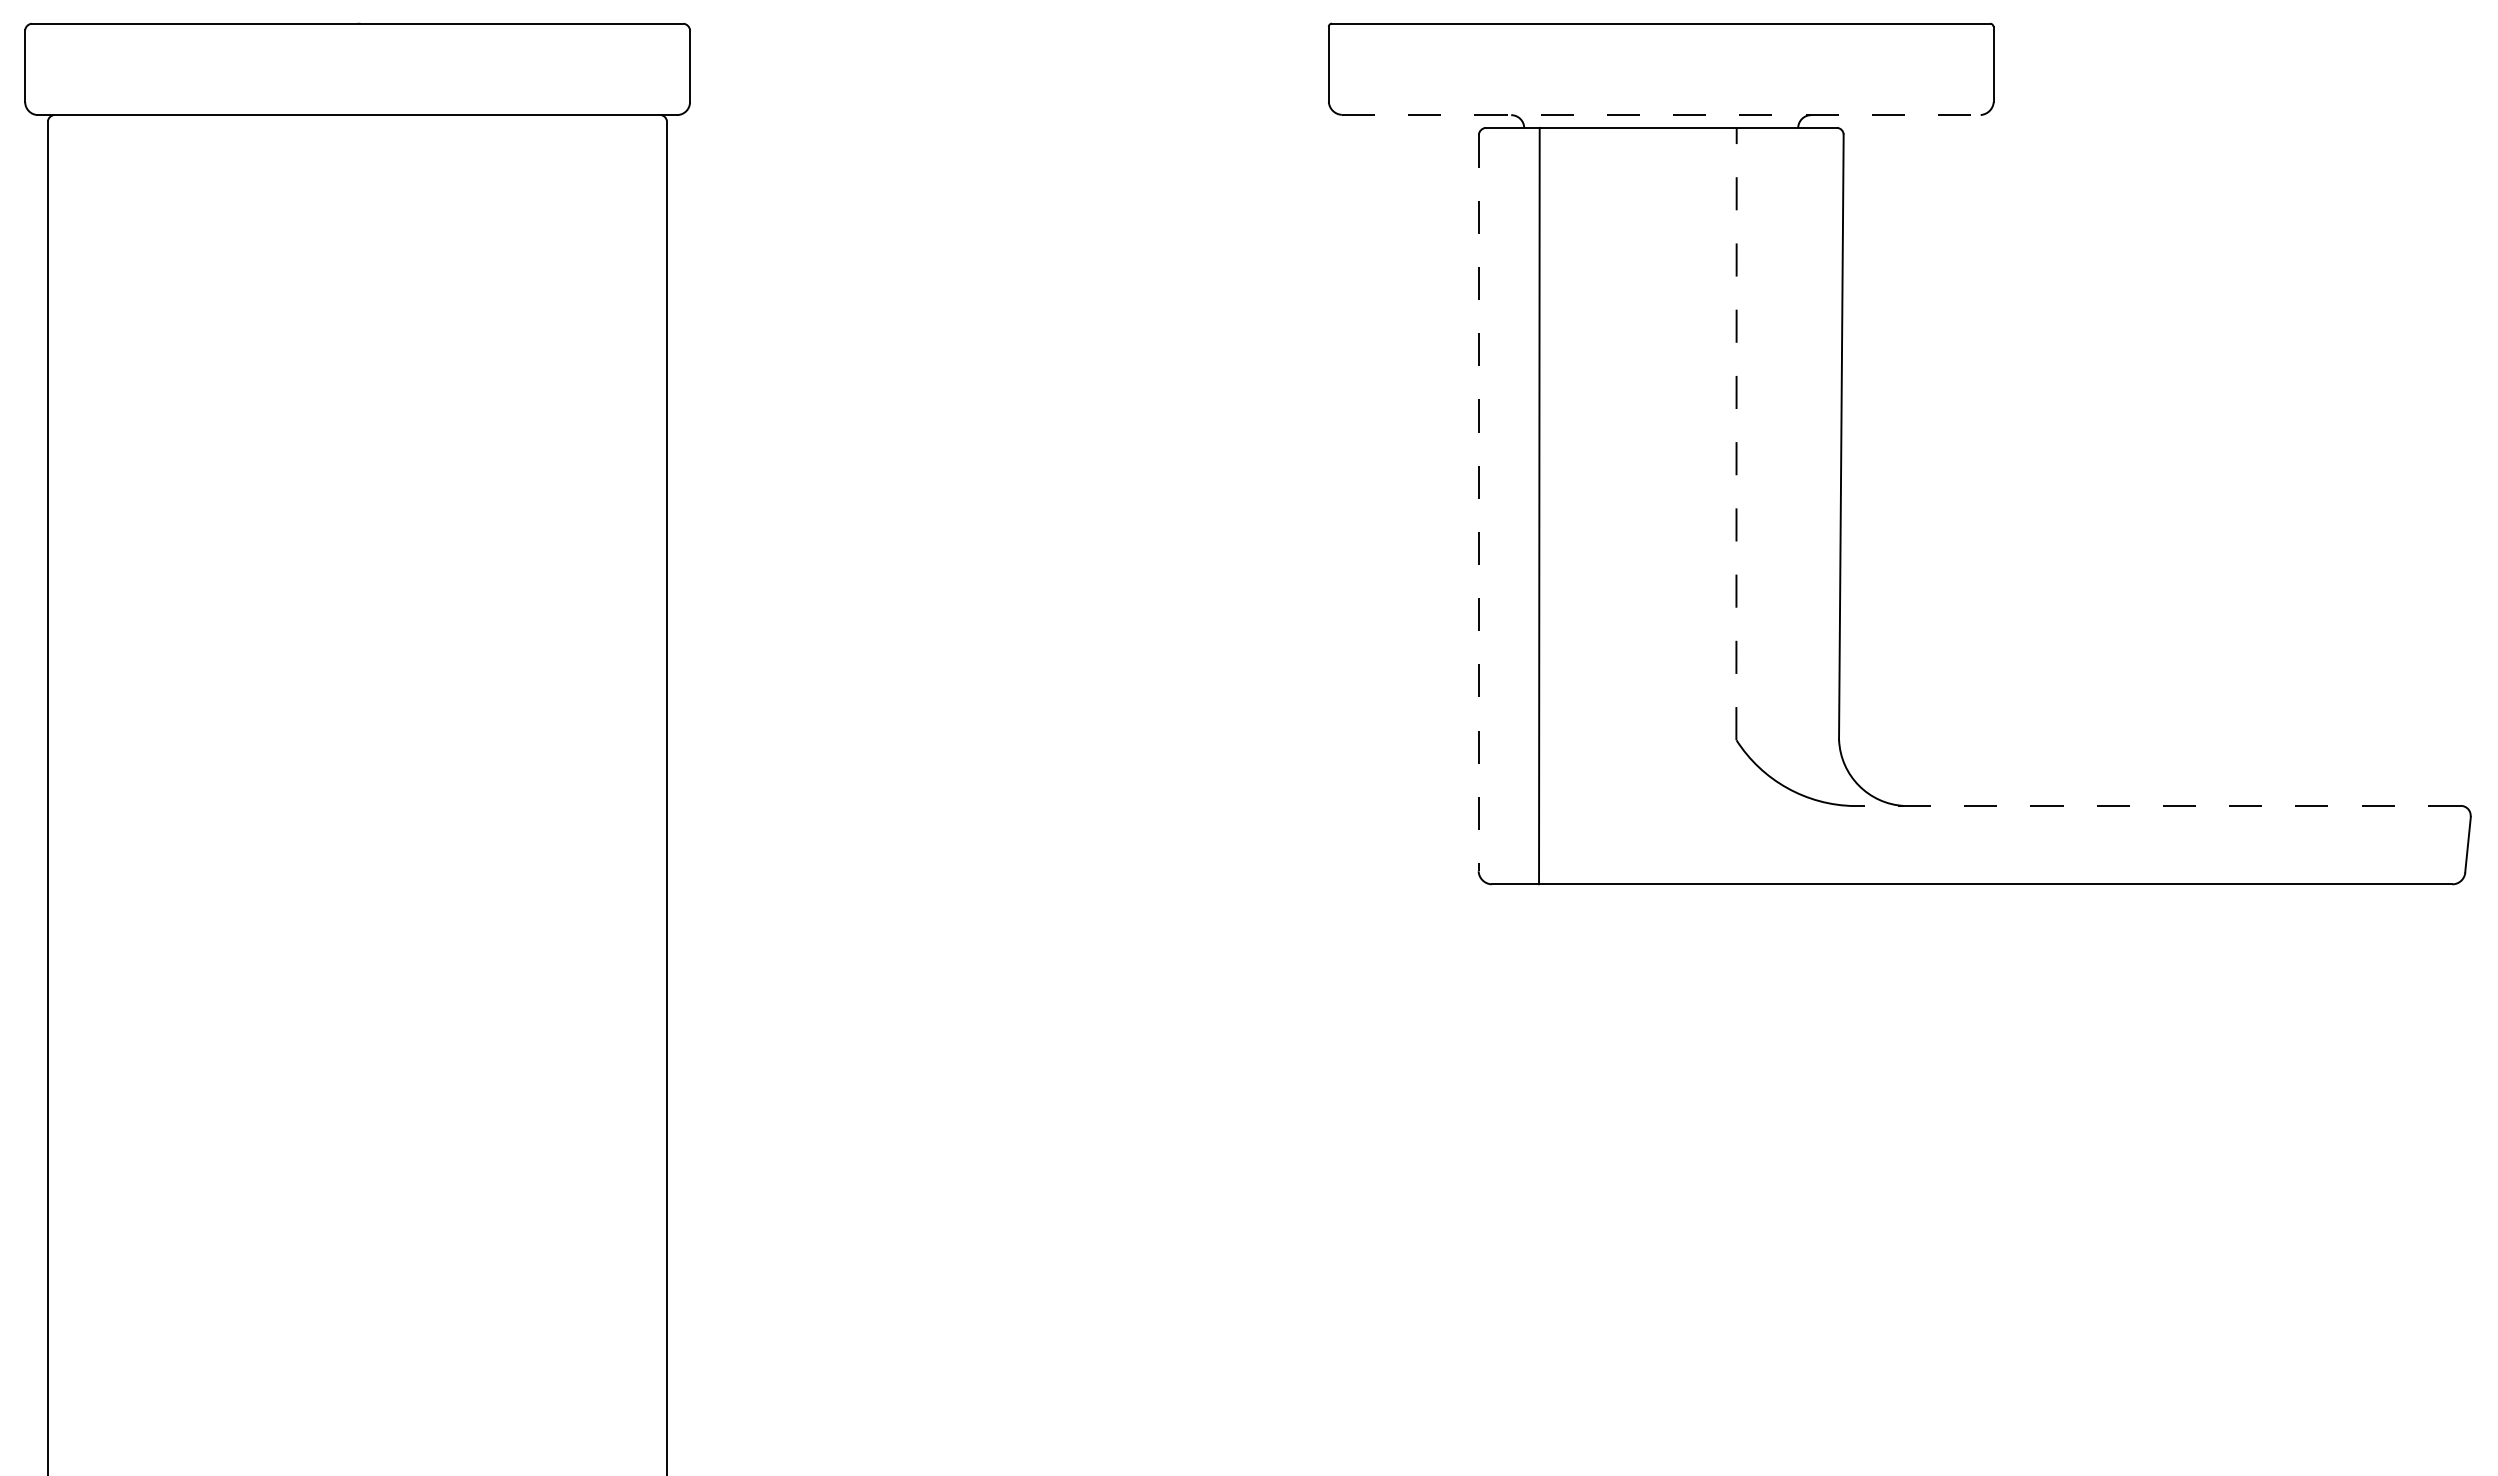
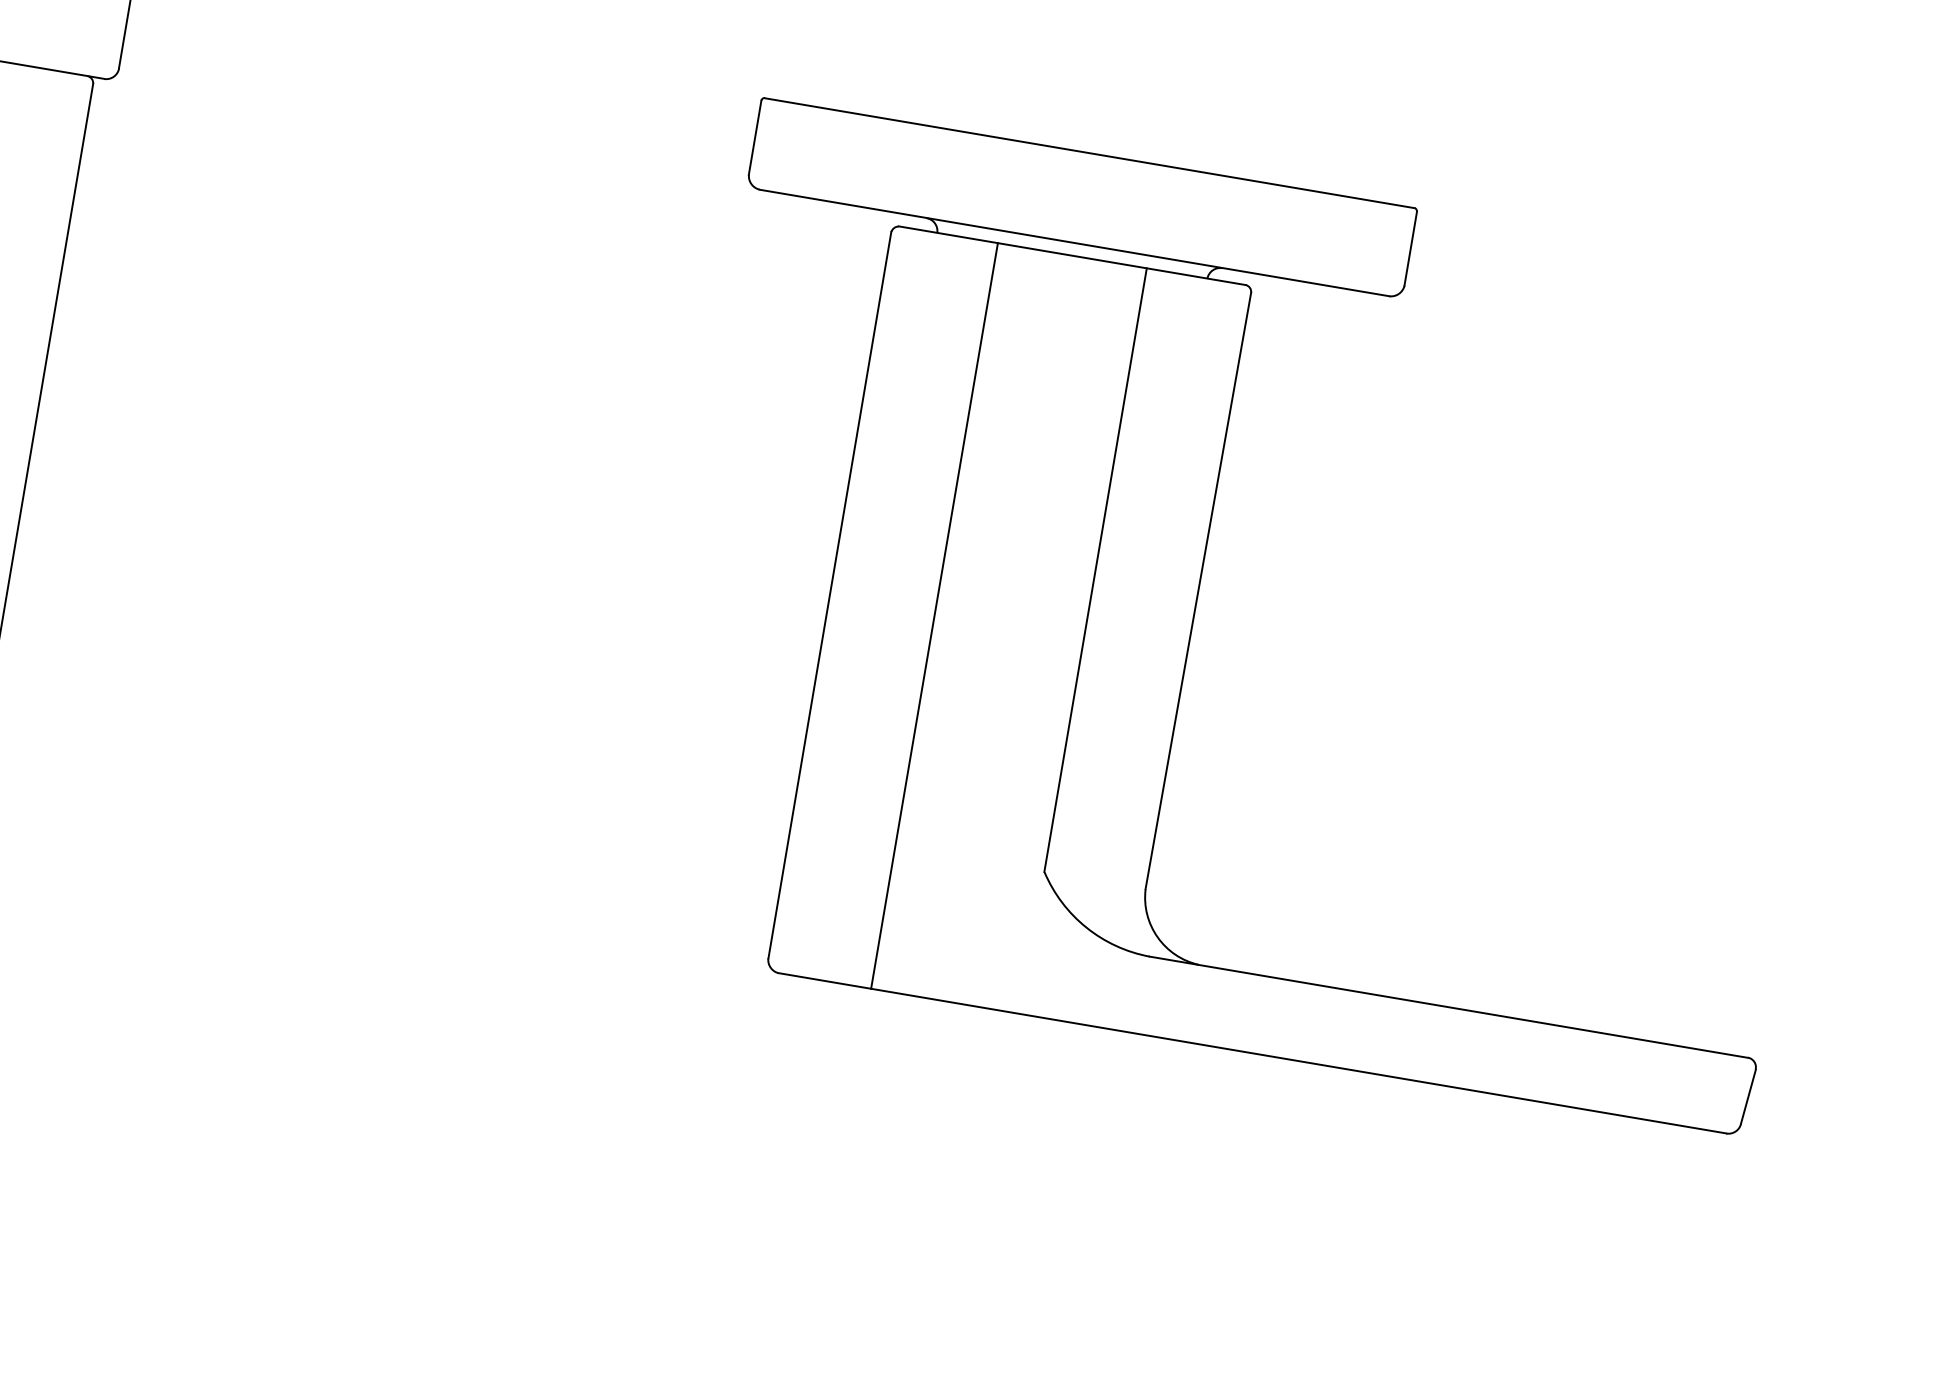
line: (1661, 114) -> (1074, 242), dashed -> solid
line: (1736, 433) -> (1095, 569), dashed -> solid
line: (1478, 503) -> (829, 595), dashed -> solid
line: (1539, 505) -> (934, 615), moved
line: (2157, 806) -> (1448, 1007), dashed -> solid

